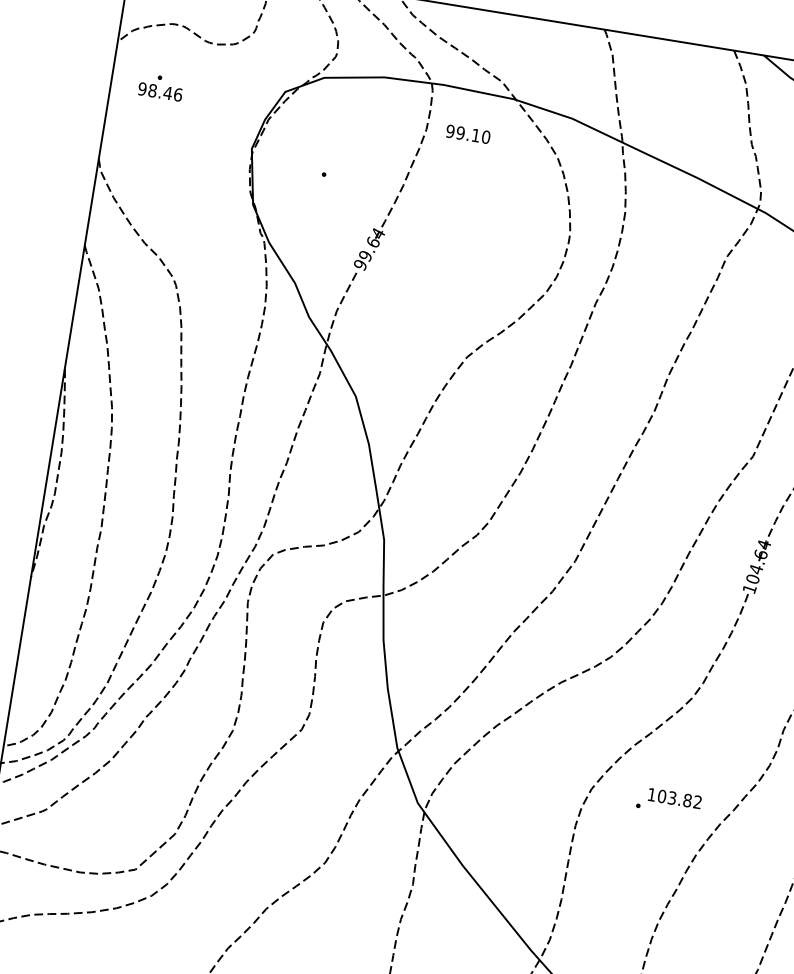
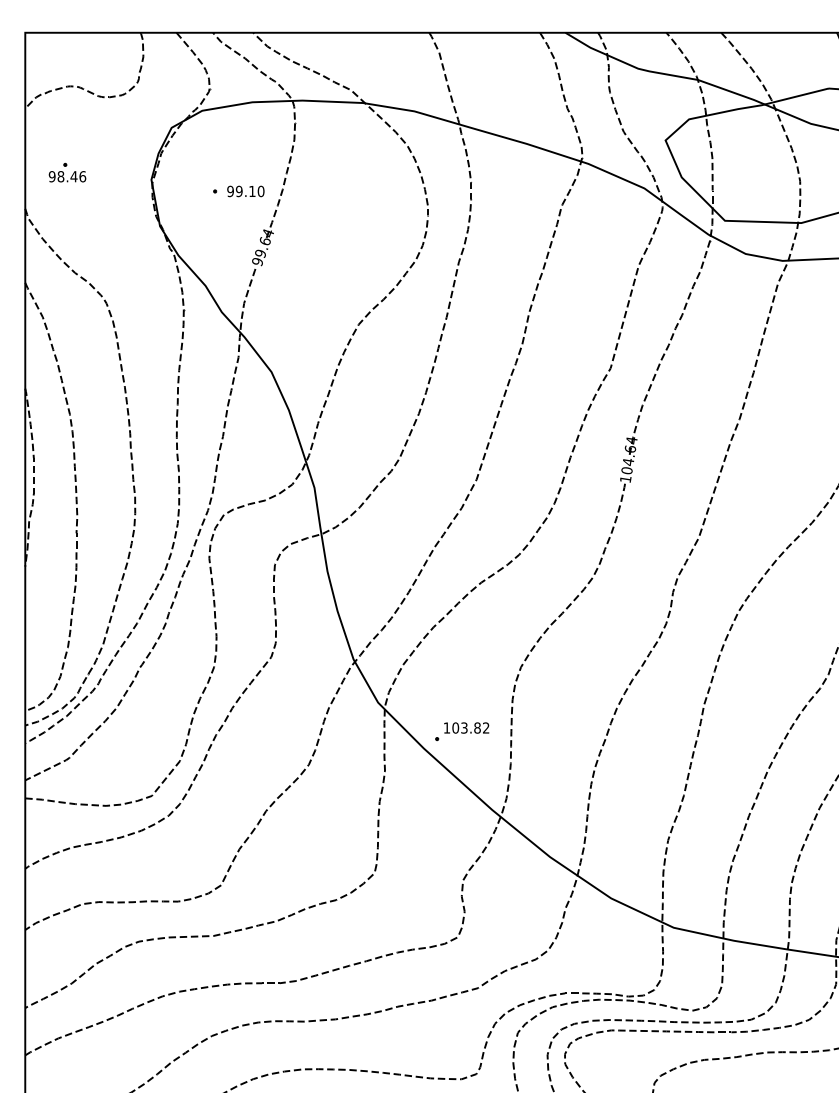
part: (161, 87) -> (67, 172), moved
text: (467, 134) -> (245, 191), moved
part: (669, 801) -> (462, 731), moved

